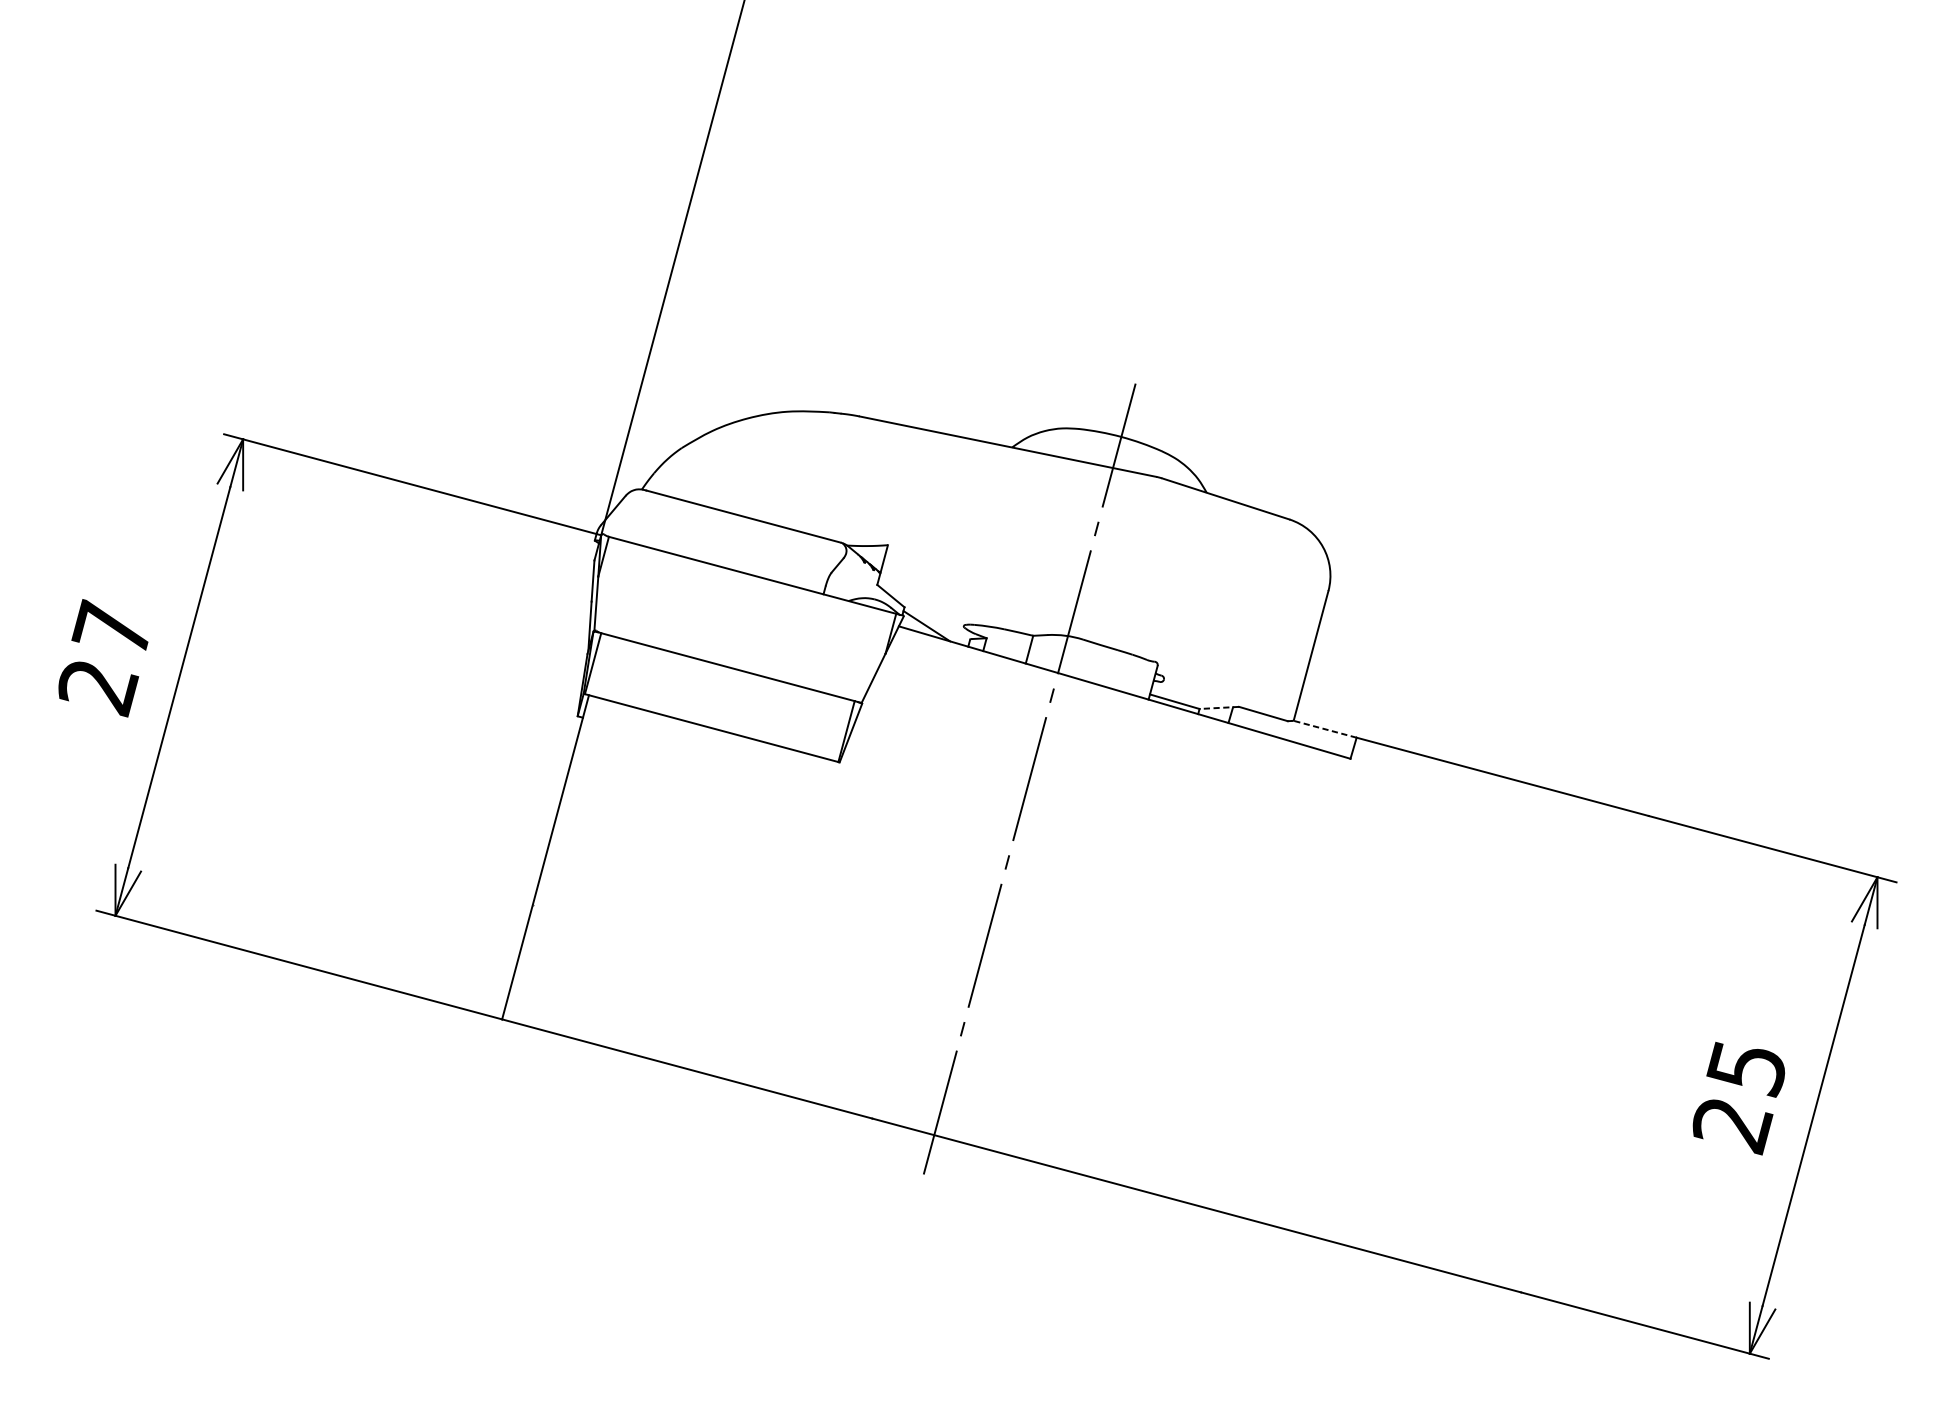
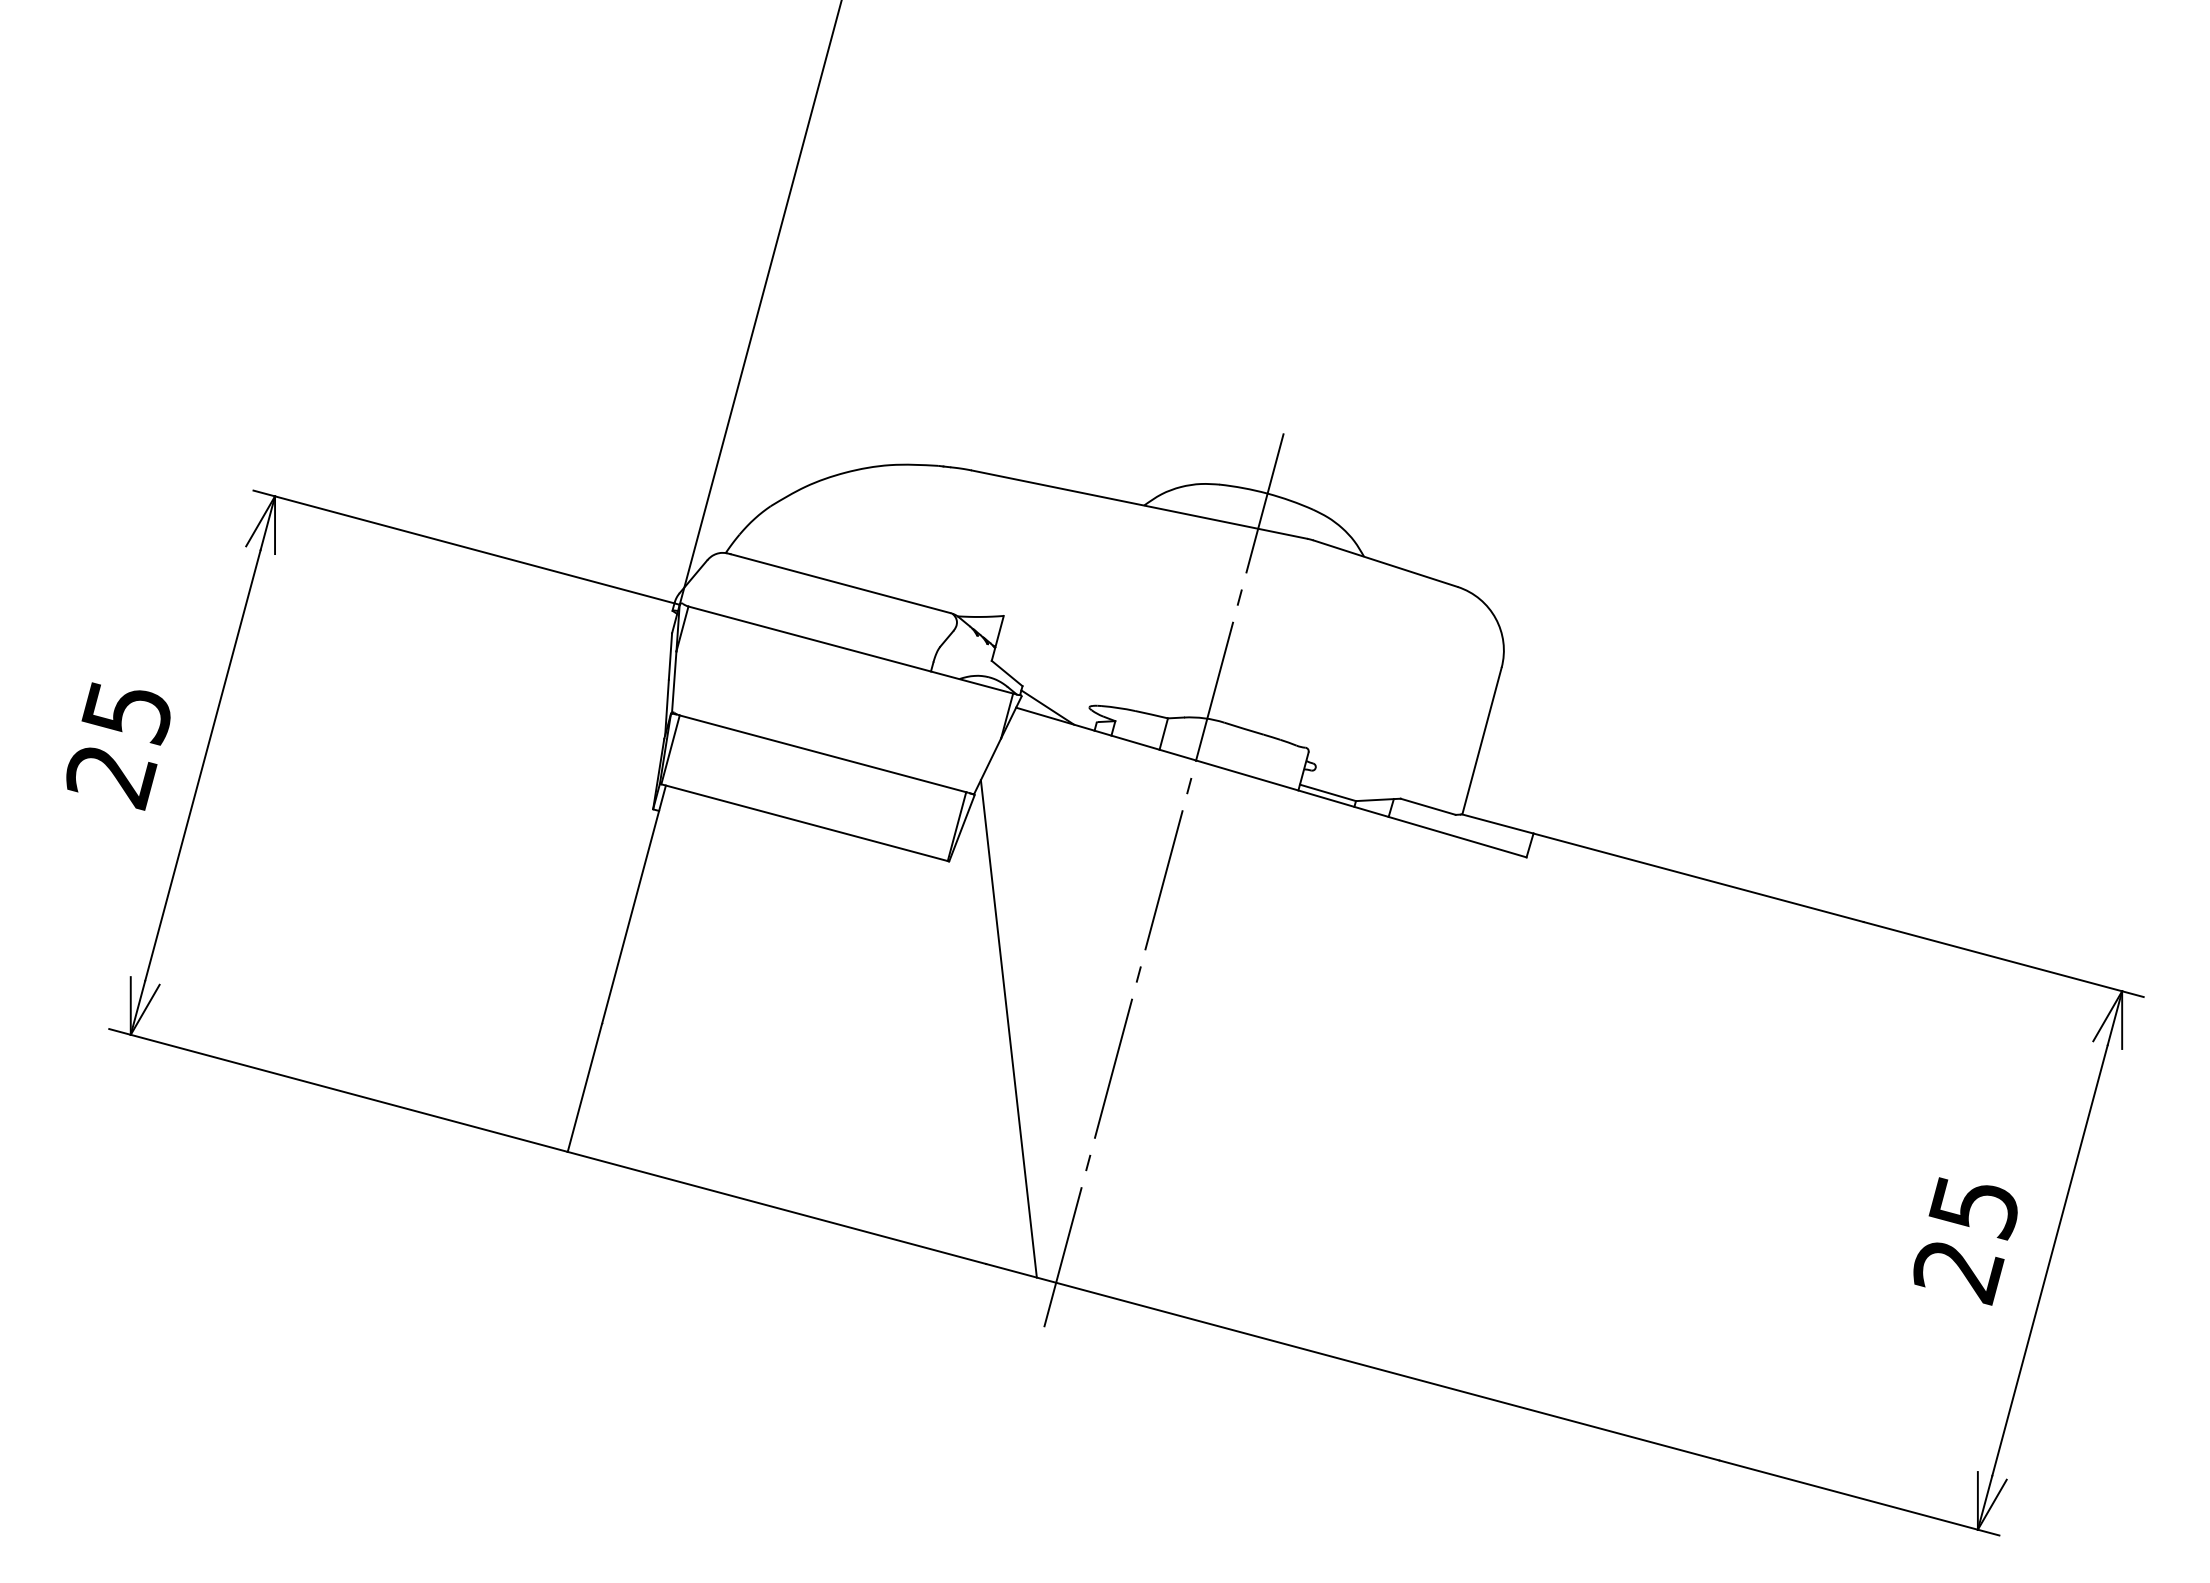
text: (110, 628) -> (125, 710), 27 -> 25
line: (1218, 707) -> (1377, 799), dashed -> solid
line: (1324, 728) -> (1497, 823), dashed -> solid
line: (892, 910) -> (1008, 1028), added

